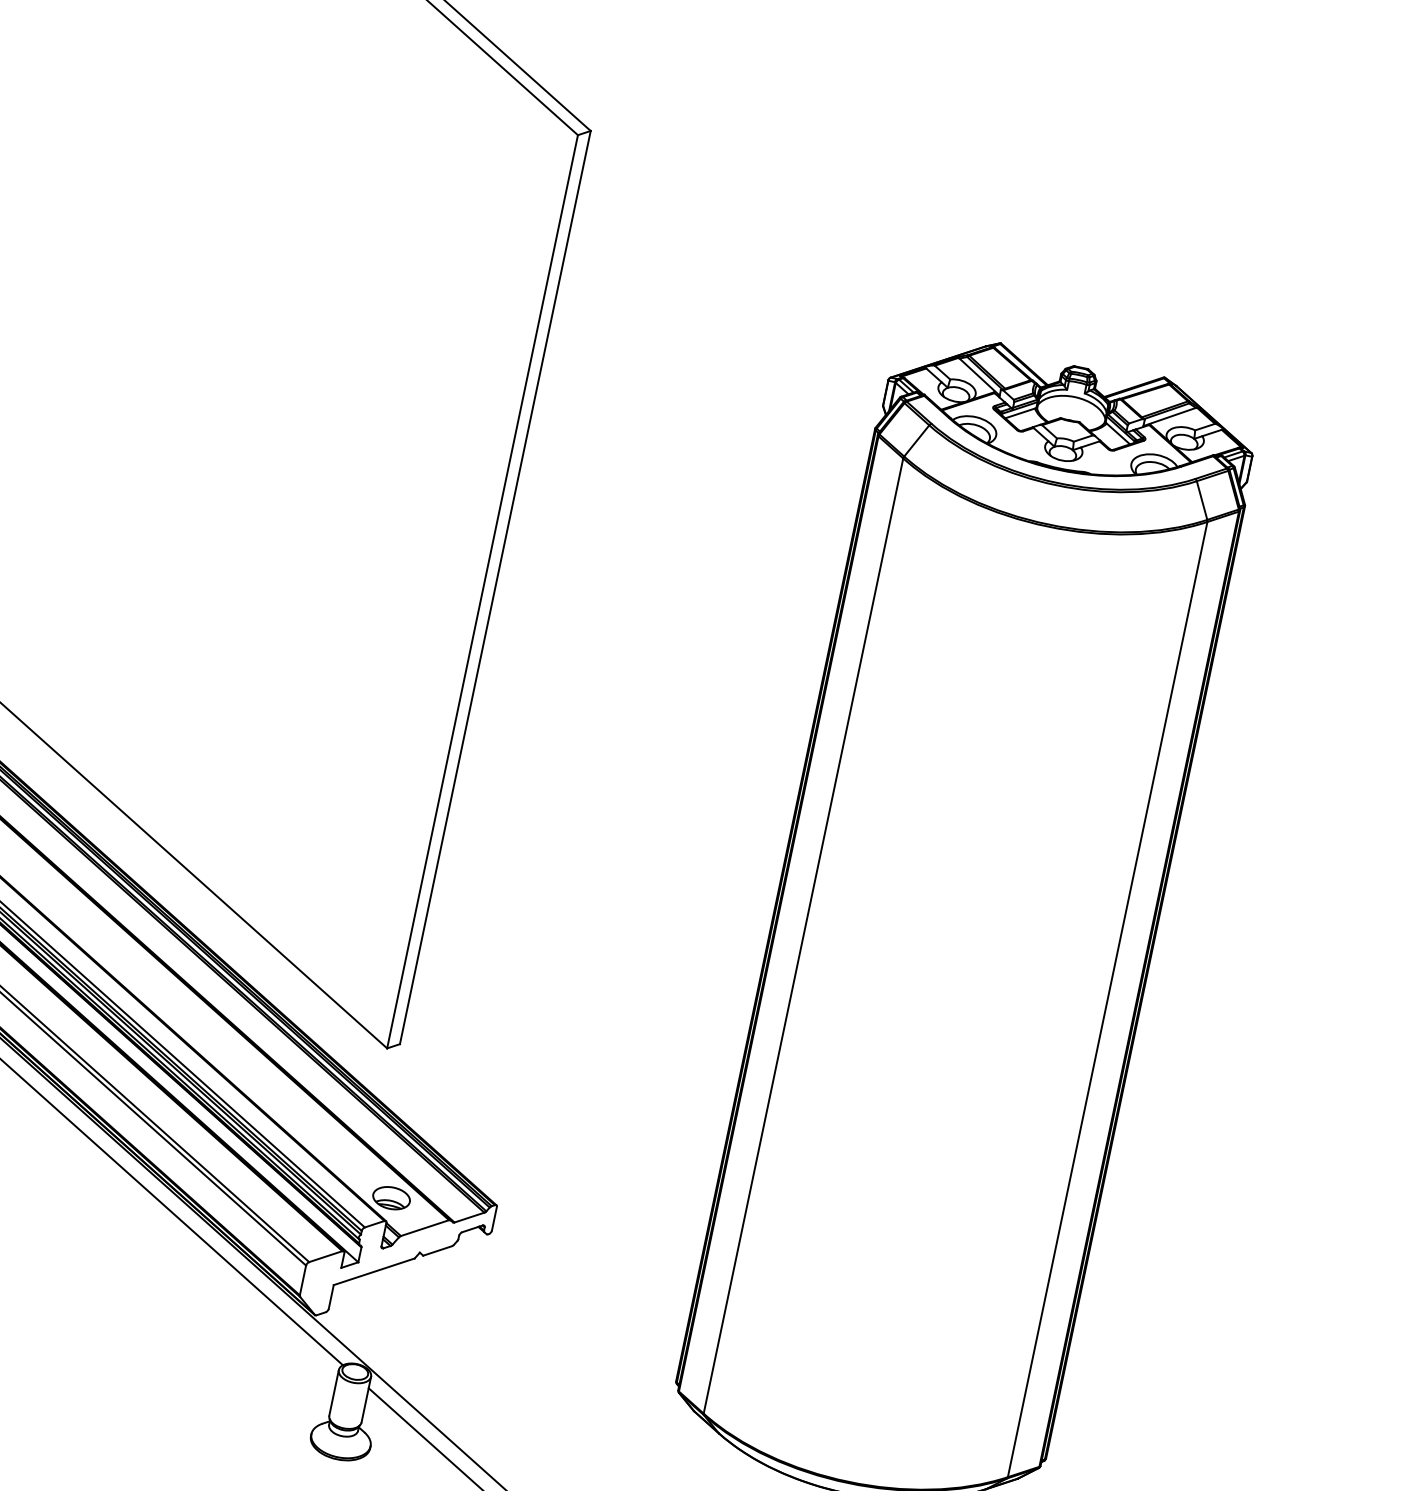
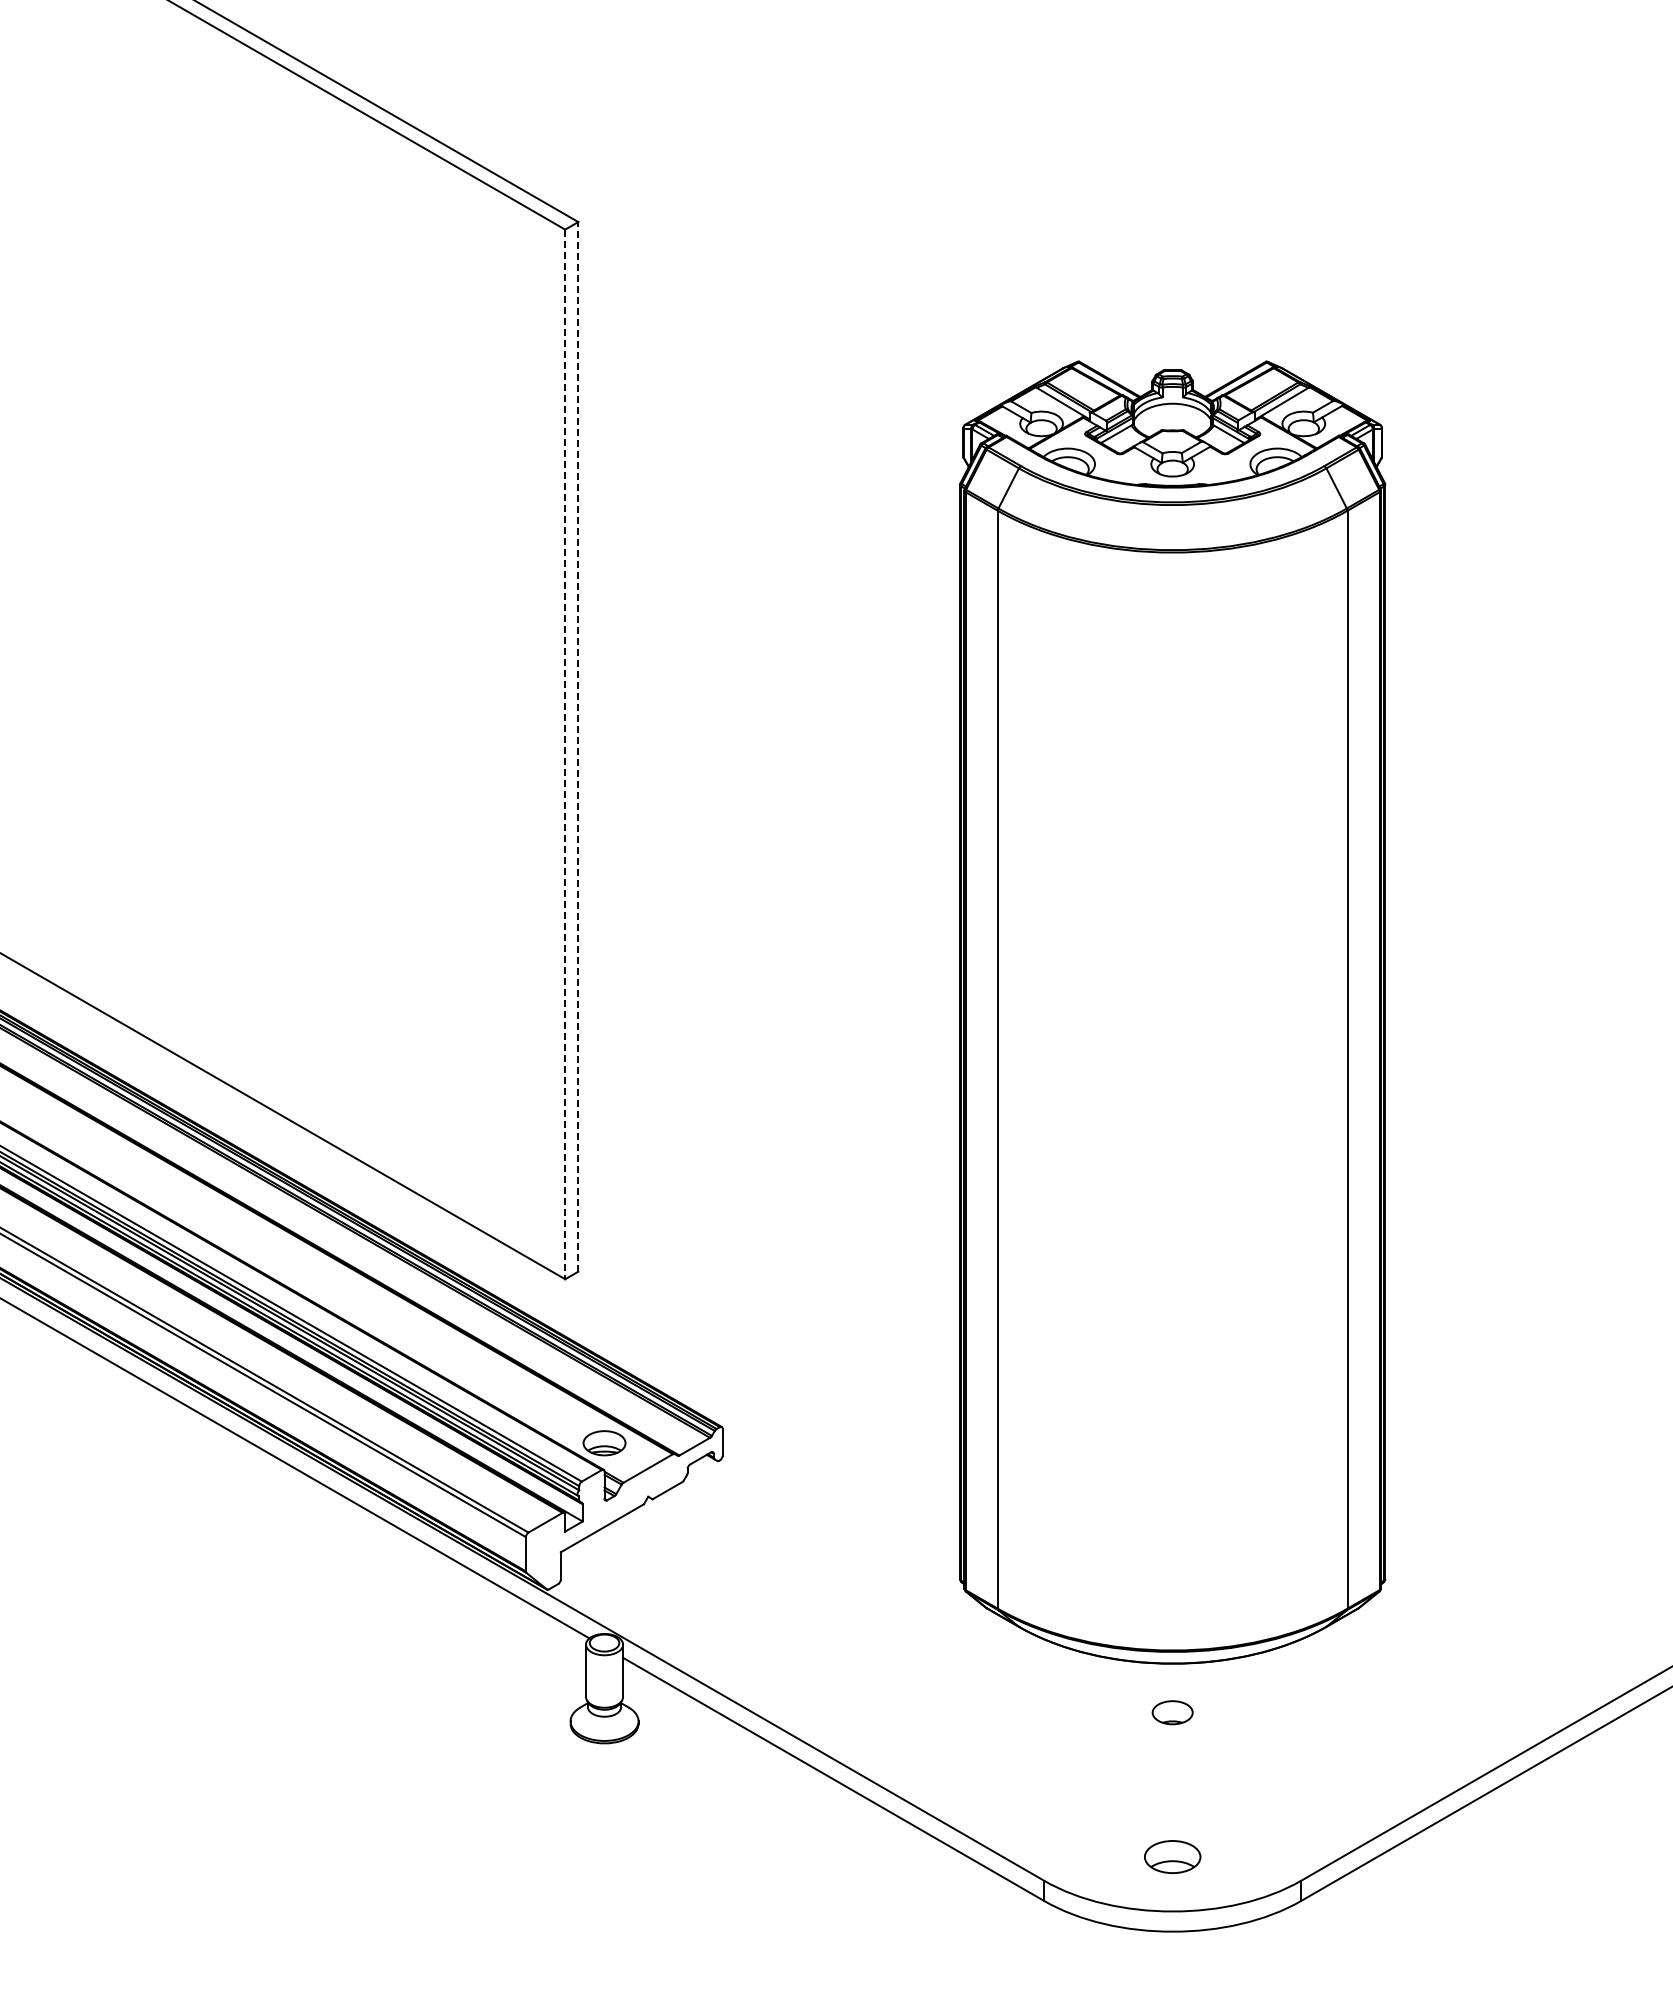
line: (495, 587) -> (578, 746), solid -> dashed
line: (482, 591) -> (565, 754), solid -> dashed

